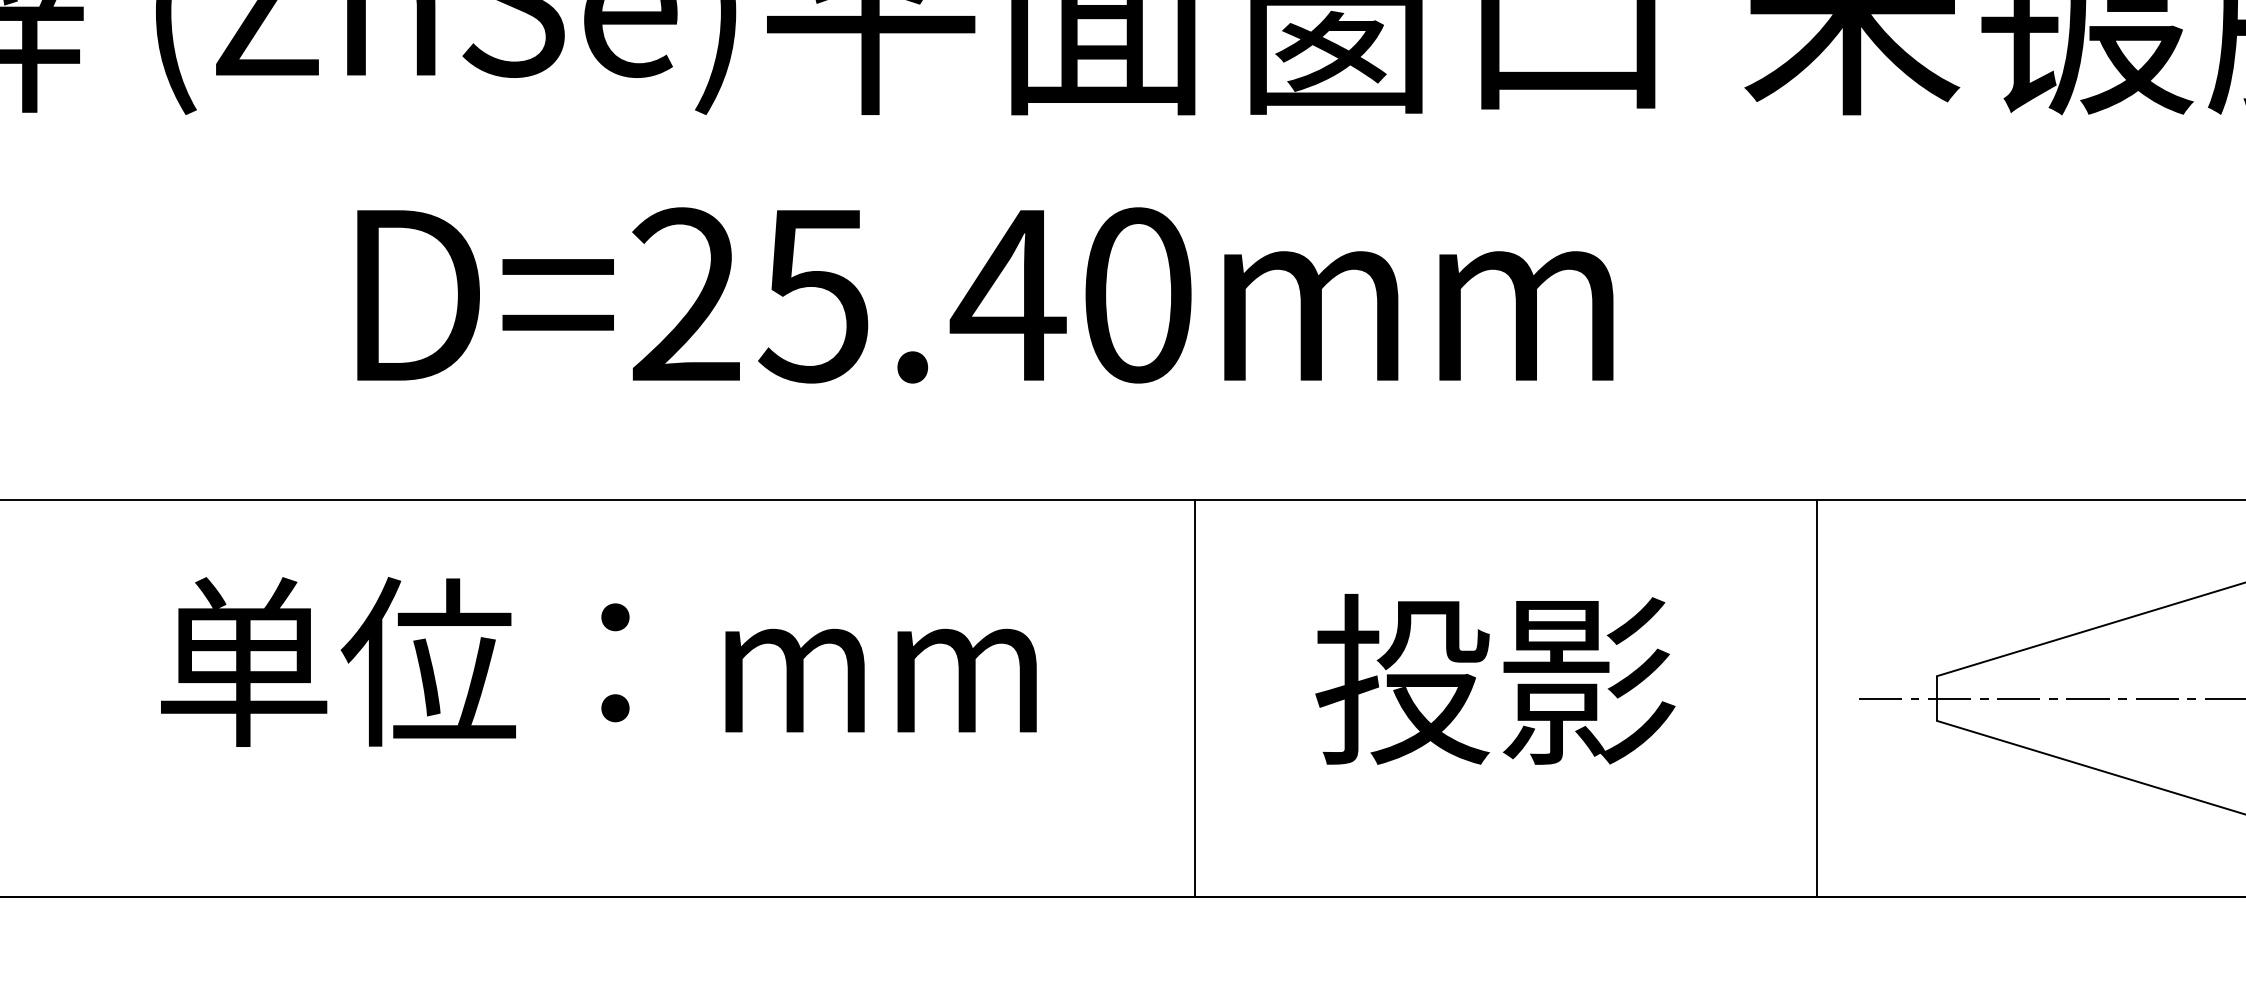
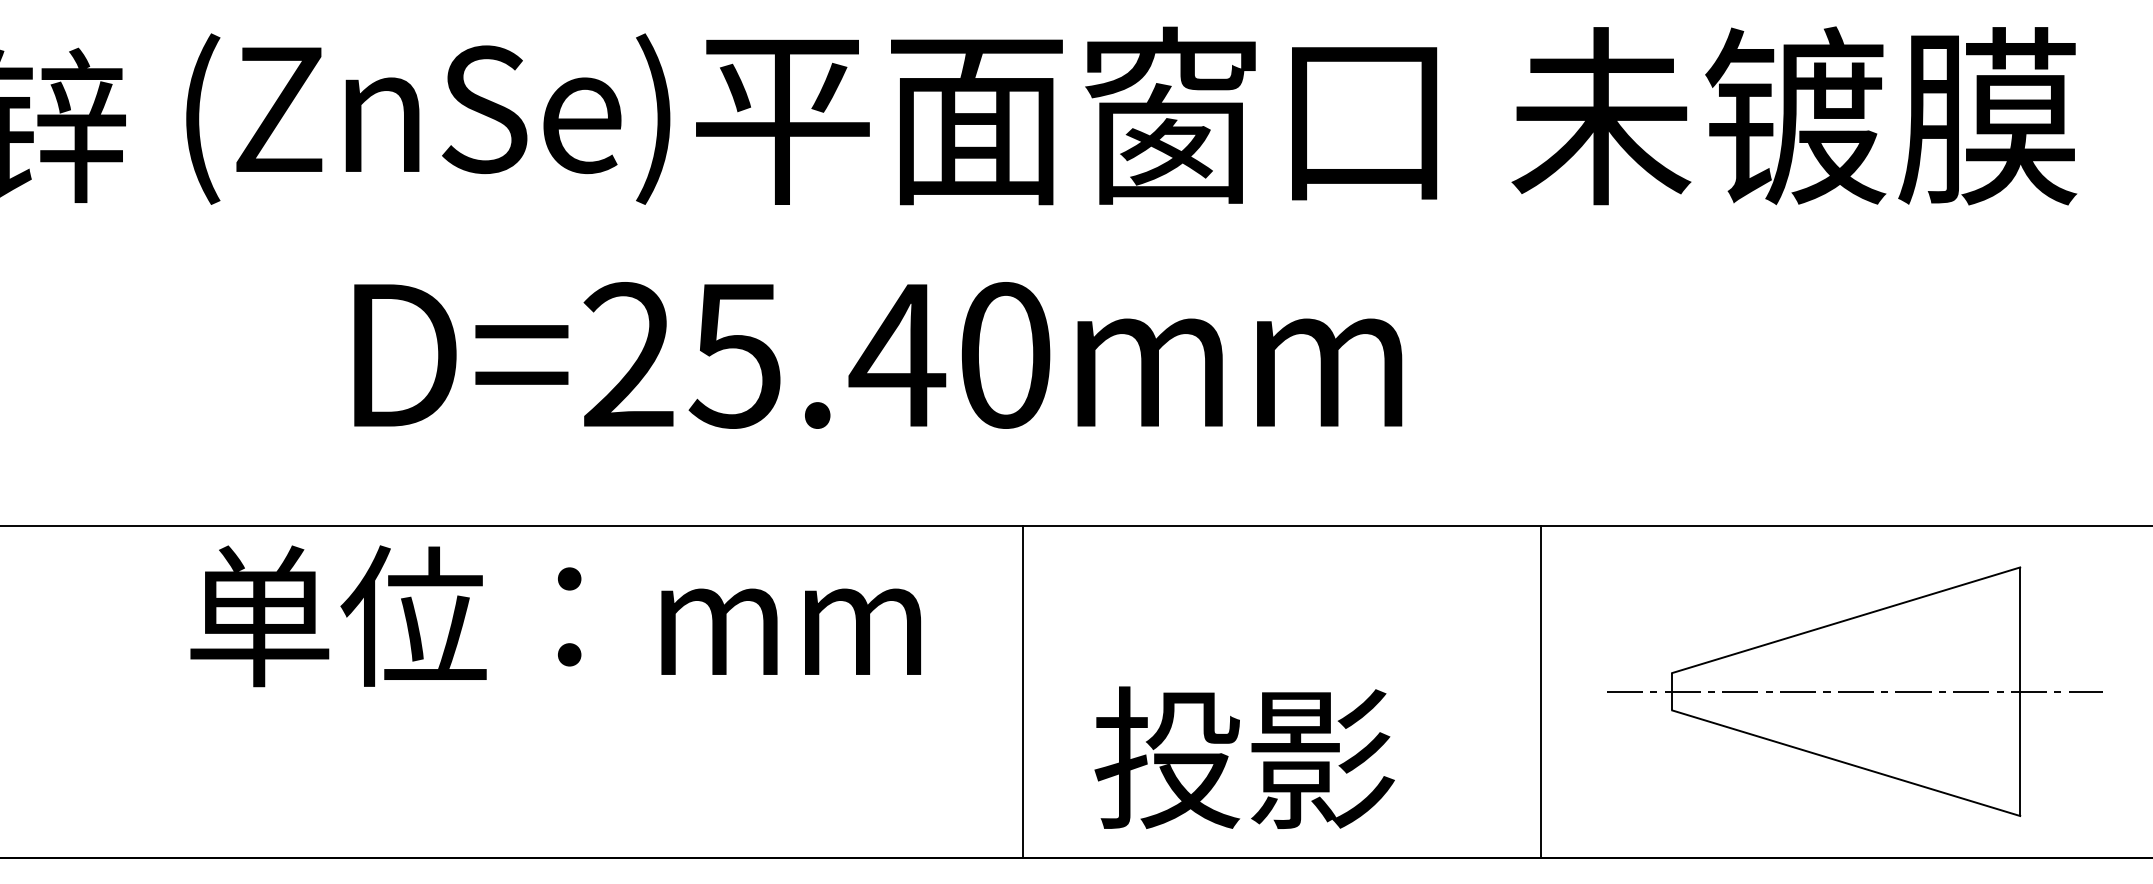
text: (598, 662) -> (555, 616), moved
text: (1495, 679) -> (1244, 757), moved
line: (1195, 698) -> (1023, 691), moved
line: (1817, 698) -> (1541, 691), moved

